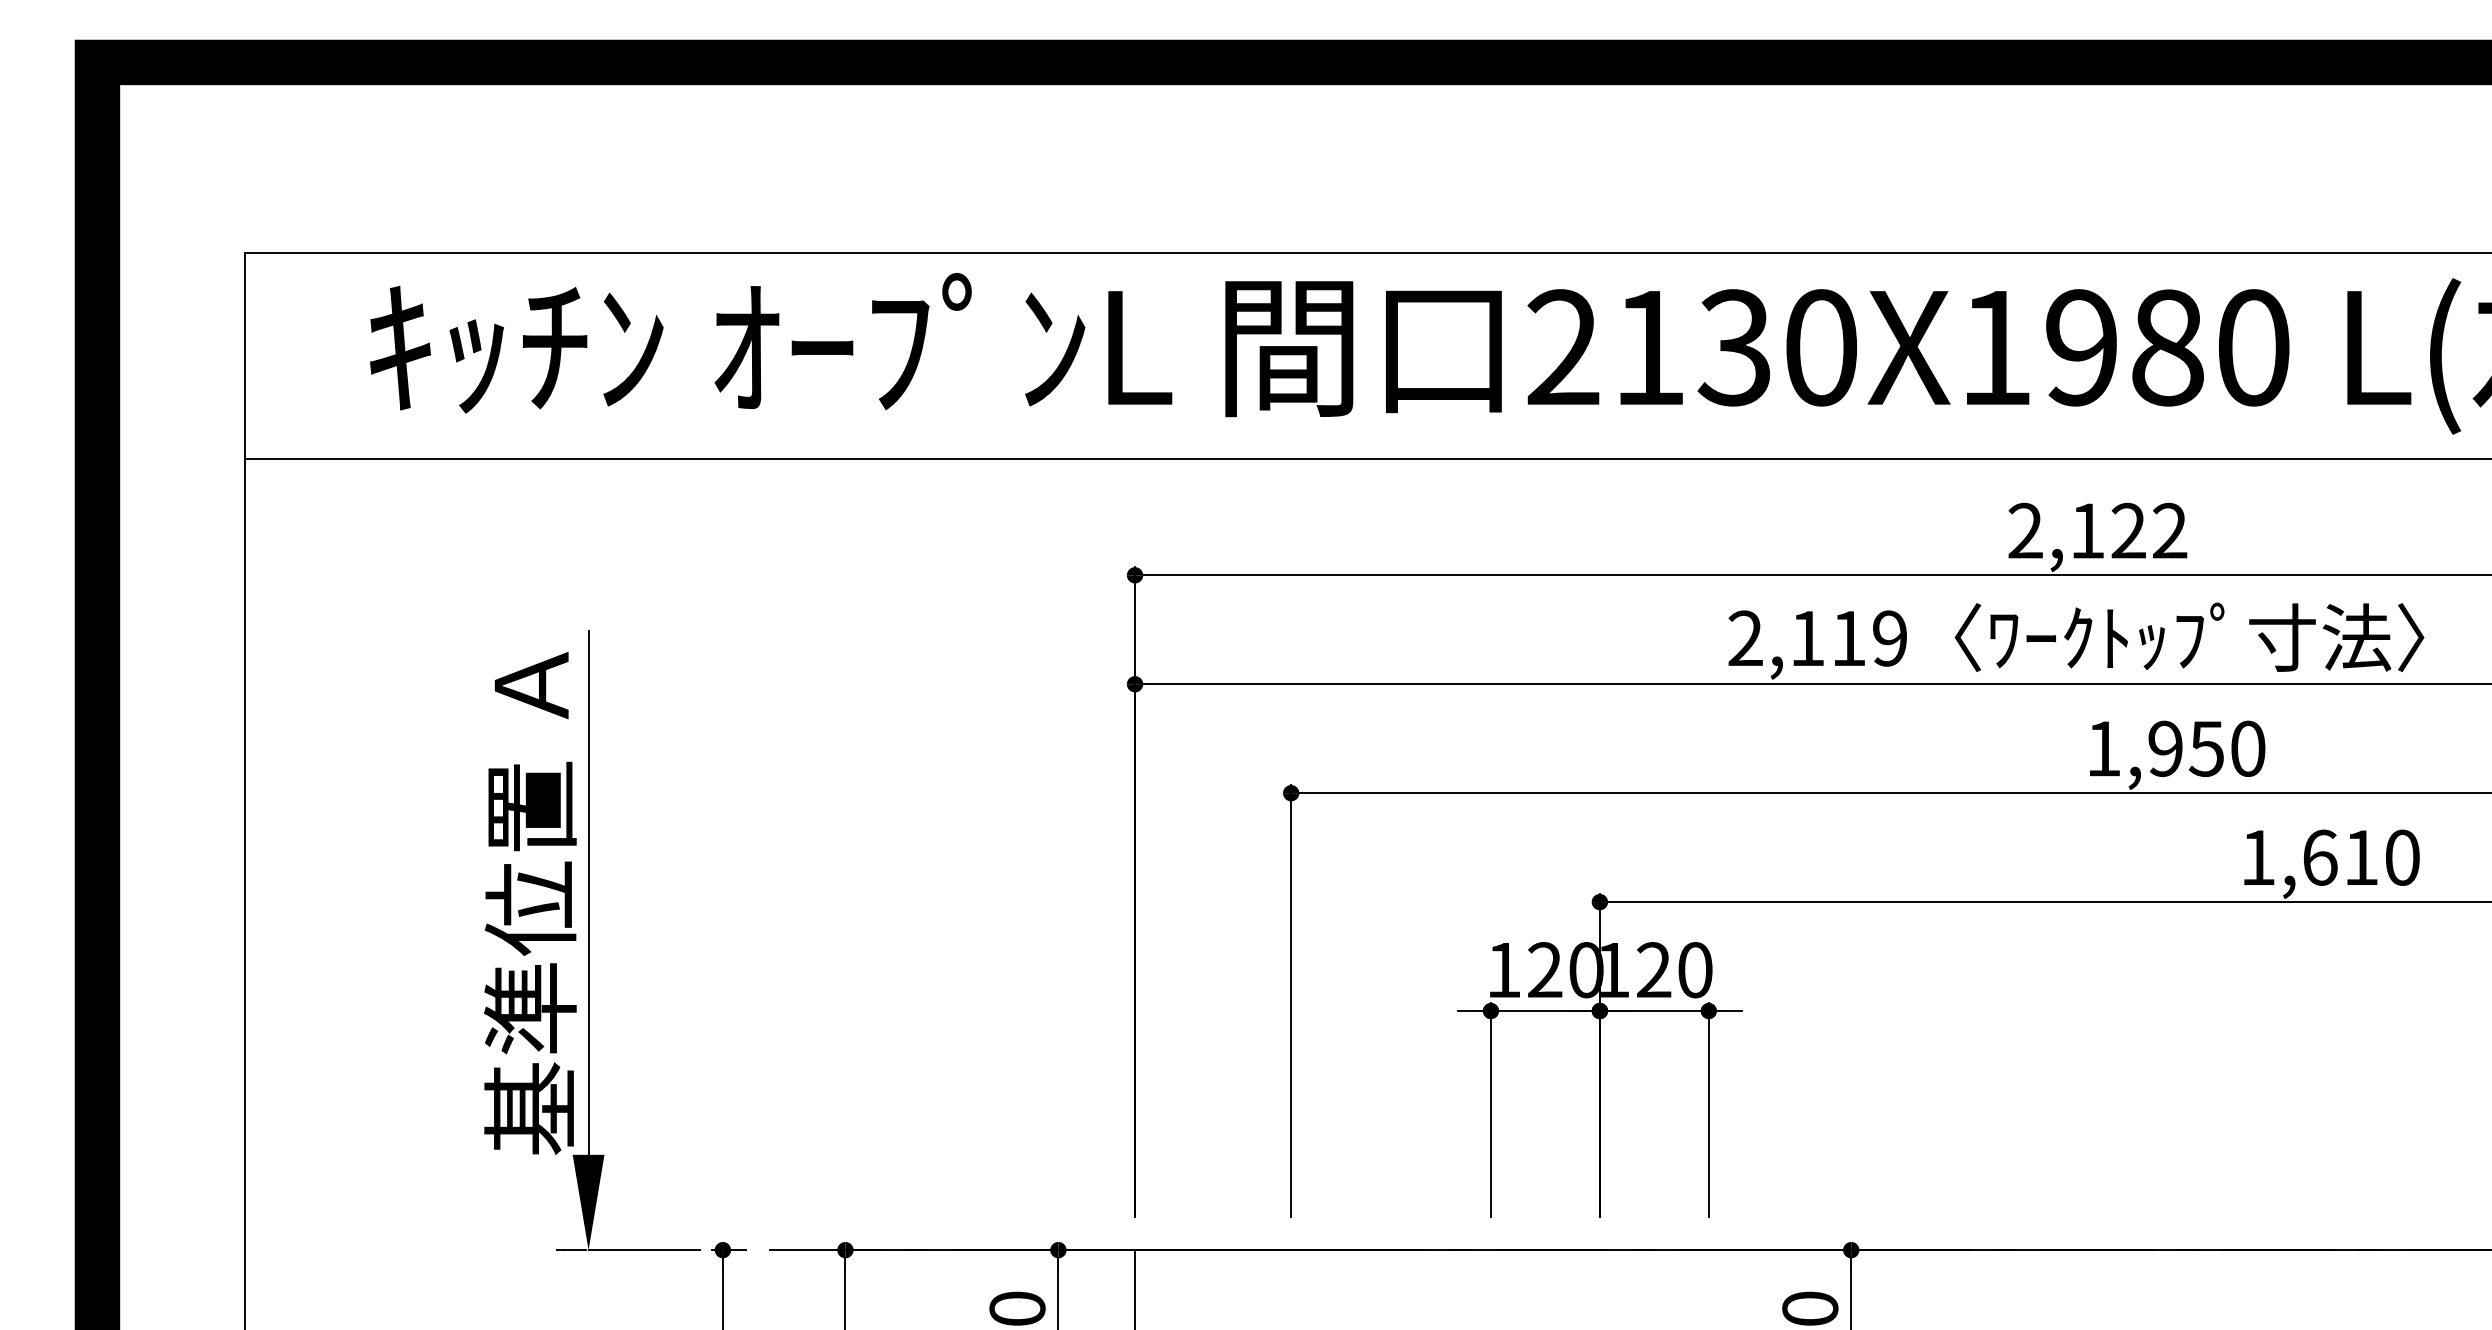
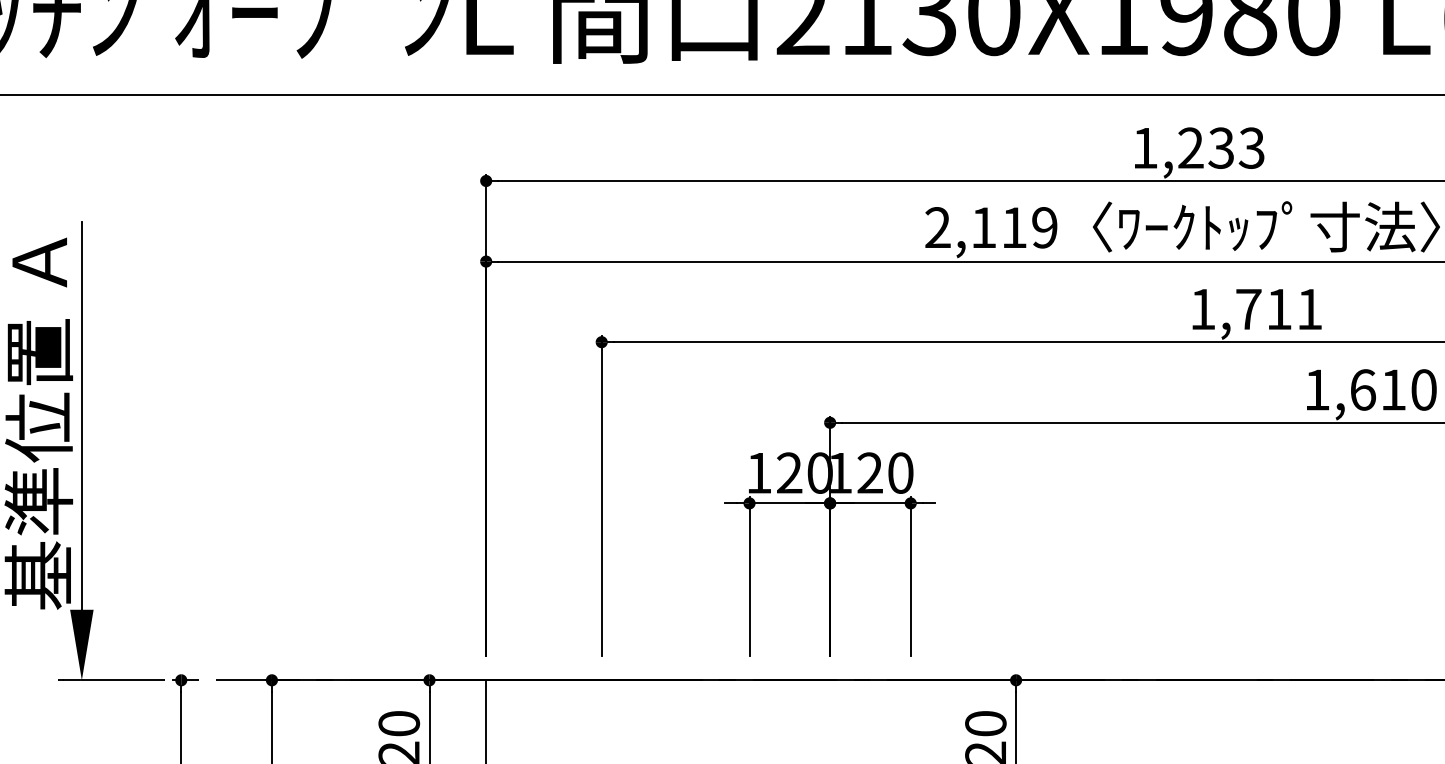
text: (2097, 530) -> (1198, 147), 2,122 -> 1,233
text: (2206, 748) -> (1278, 309), 1,950 -> 1,711

